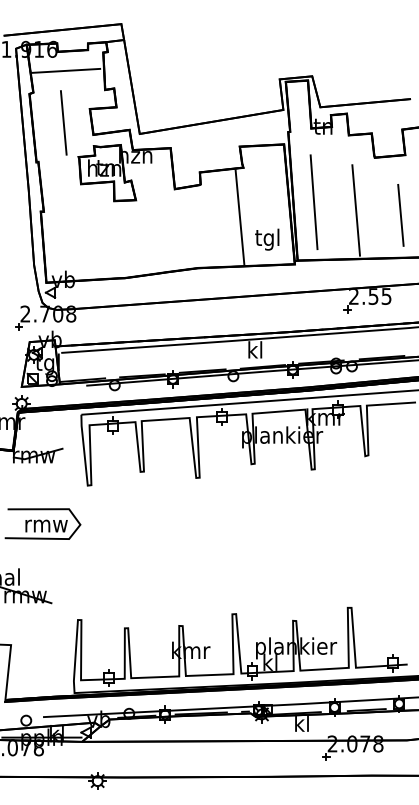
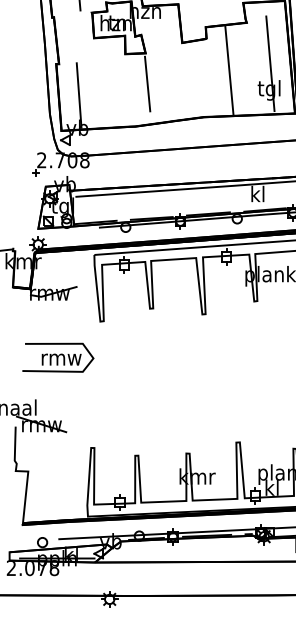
line: (268, 211) -> (270, 63), added
line: (239, 217) -> (228, 70), moved
line: (137, 232) -> (147, 83), added
line: (64, 244) -> (78, 94), added

